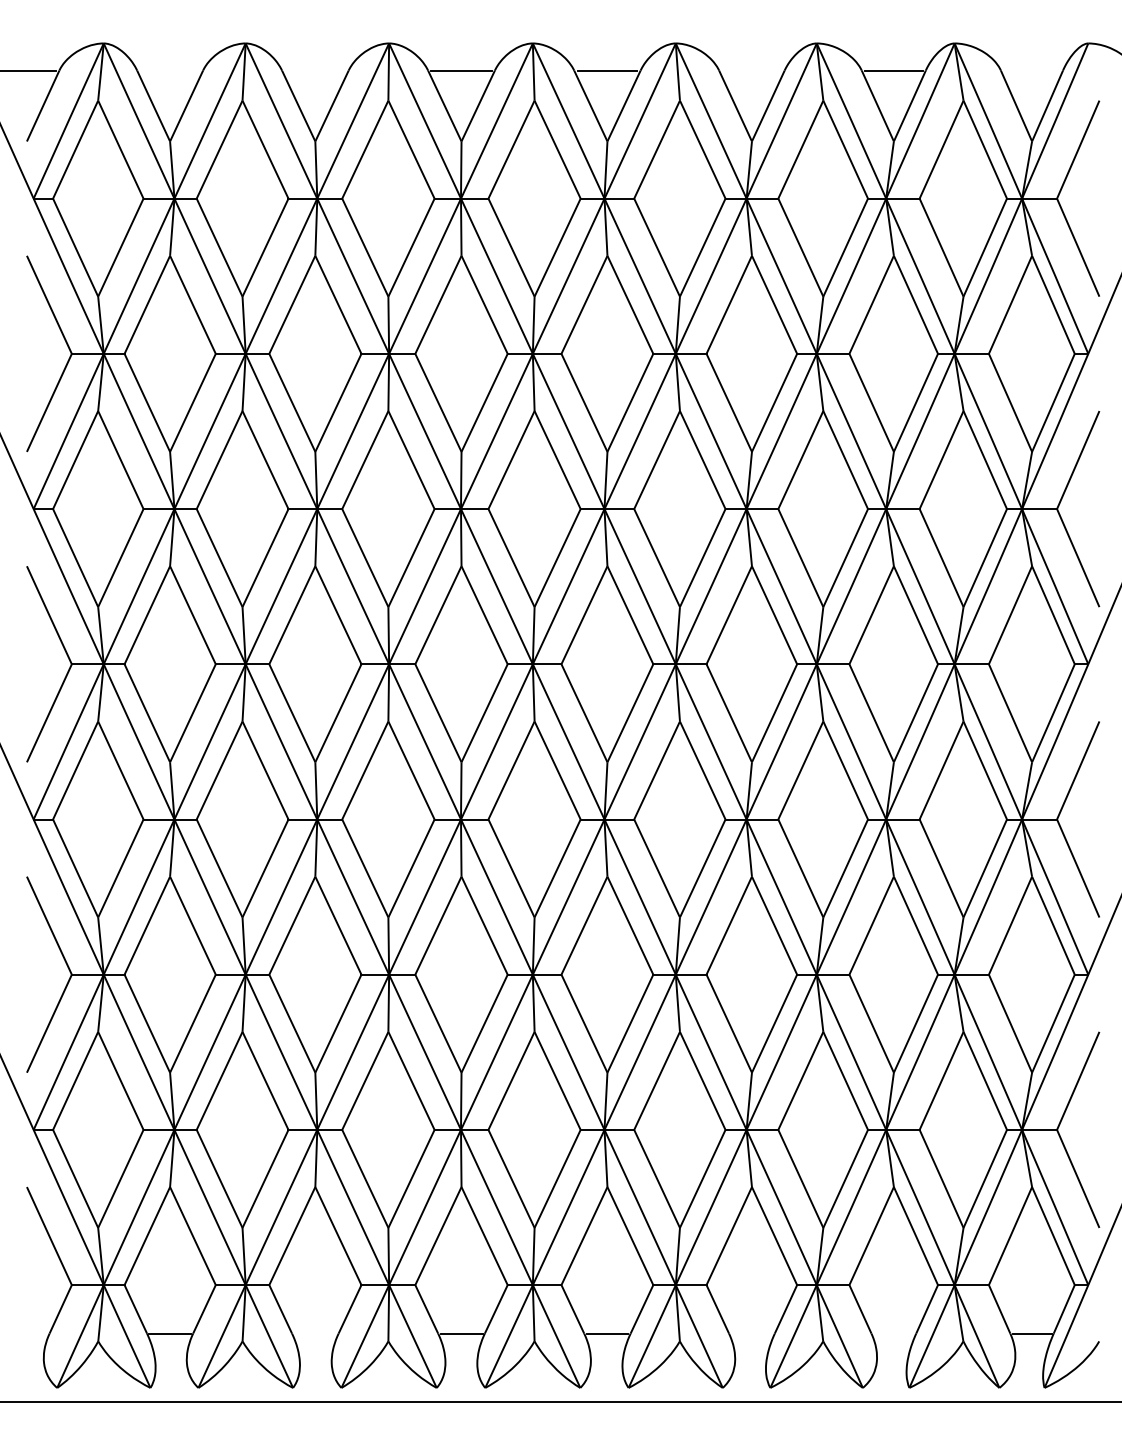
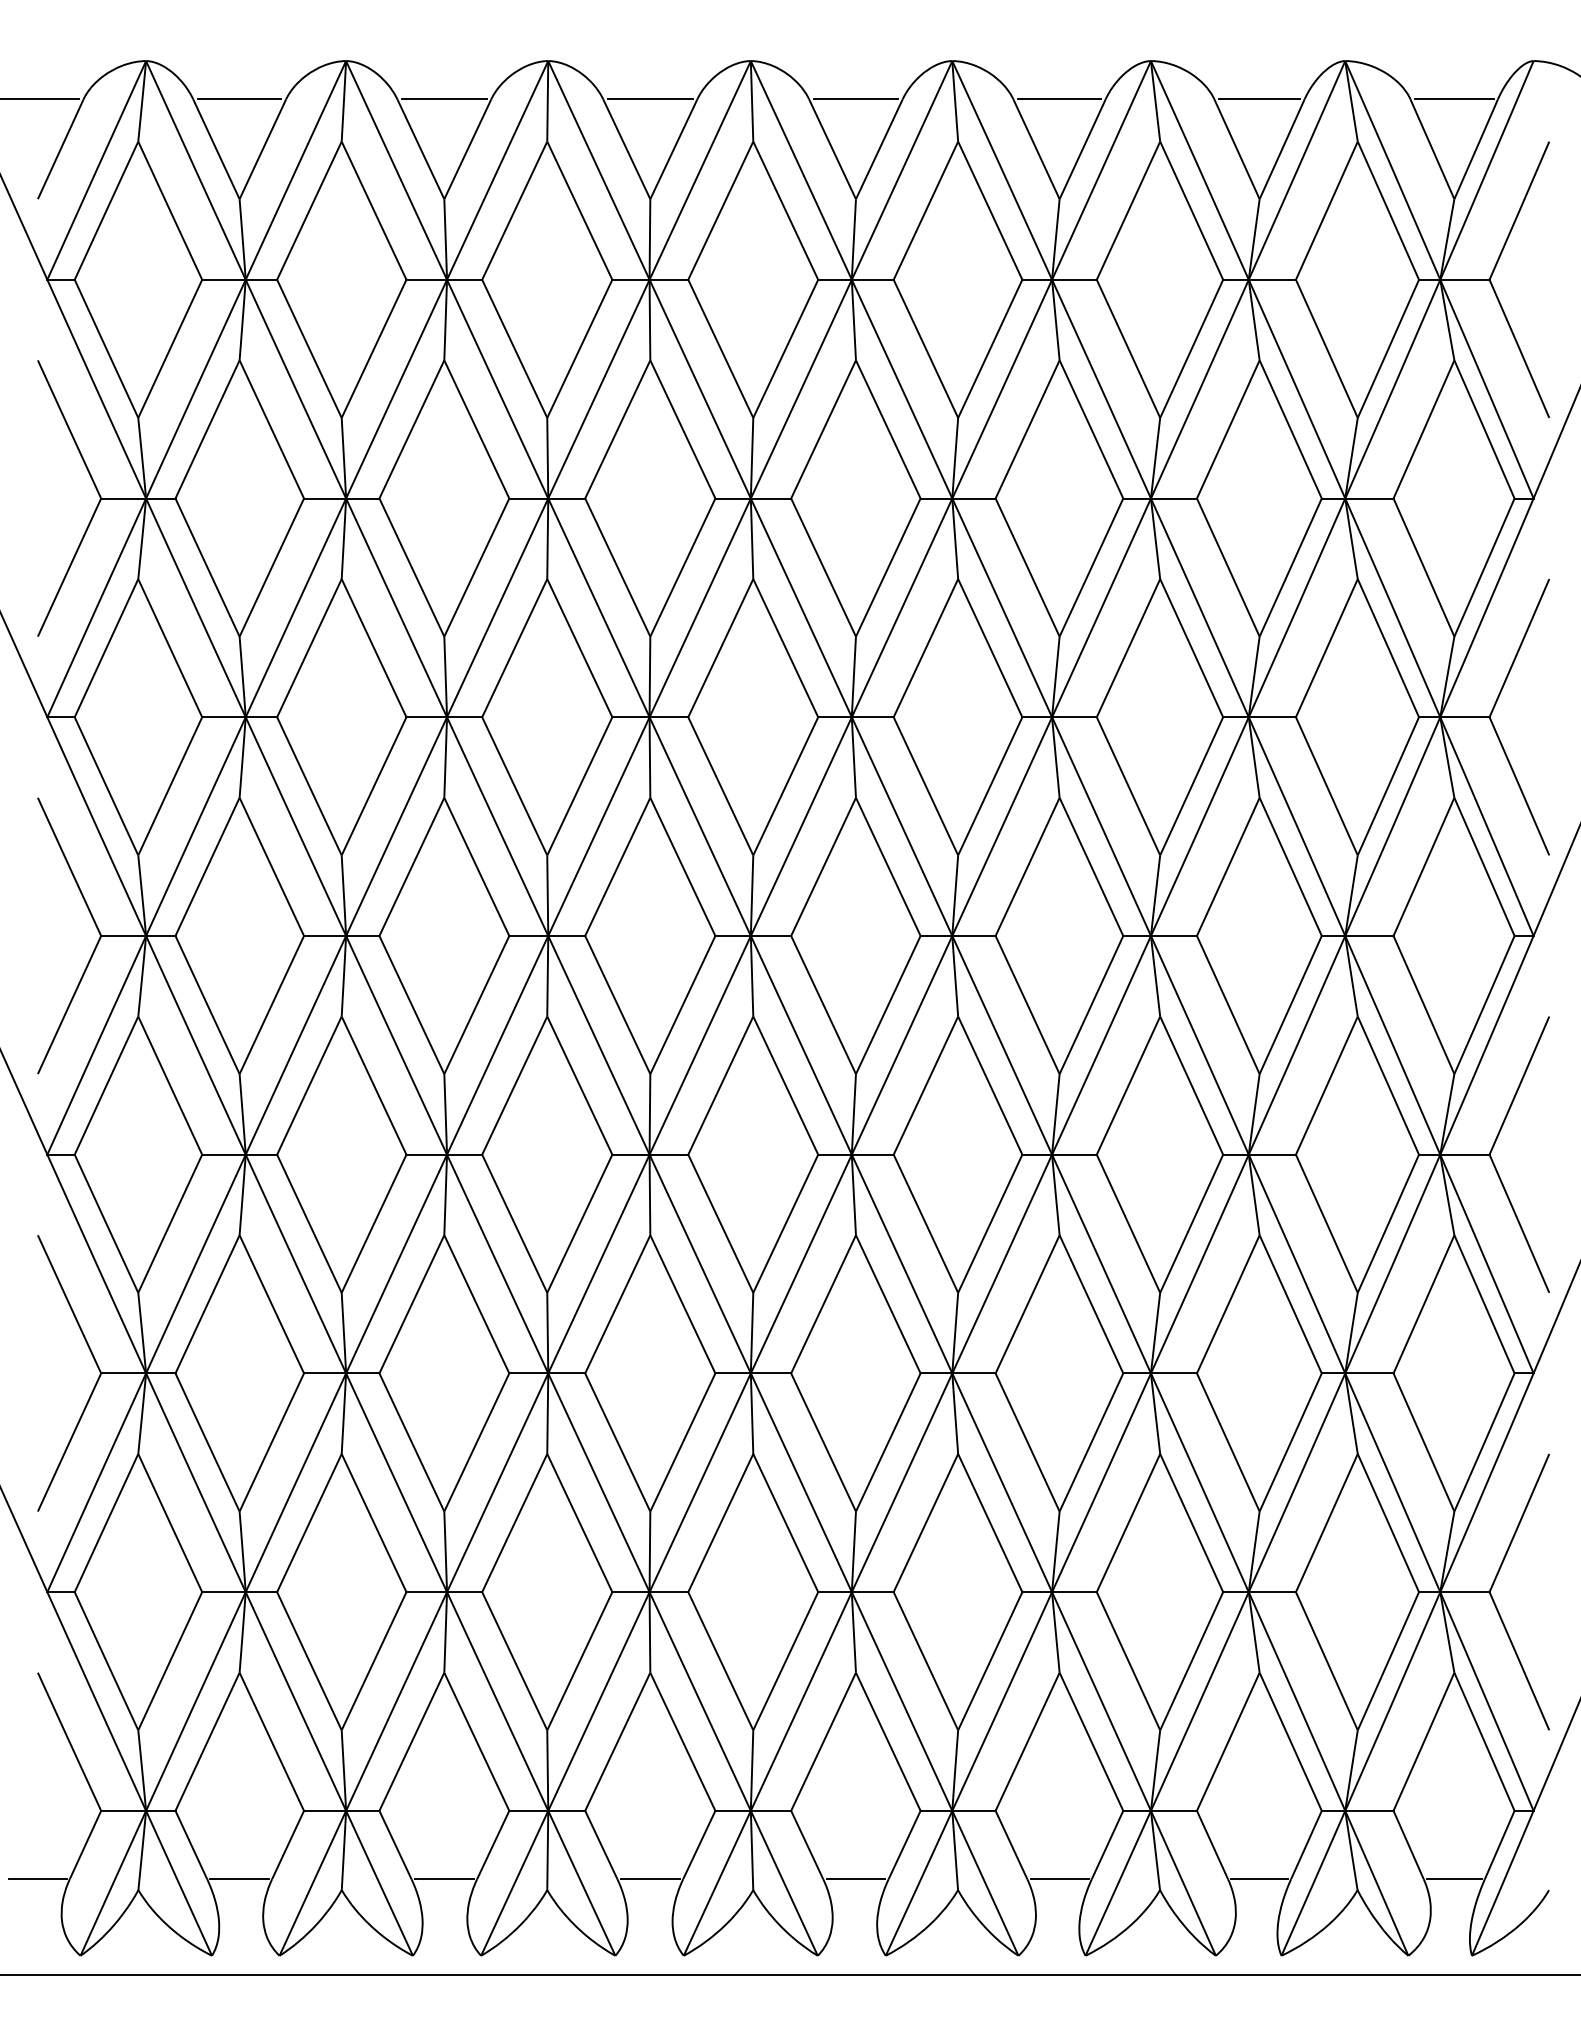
line: (170, 70) -> (239, 99), added
line: (315, 70) -> (444, 99), added
line: (751, 70) -> (1059, 99), added
line: (1031, 70) -> (1453, 99), added
line: (26, 1333) -> (37, 1879), added
line: (314, 1333) -> (443, 1879), added
line: (751, 1333) -> (1059, 1879), added
line: (893, 1333) -> (1259, 1879), added

